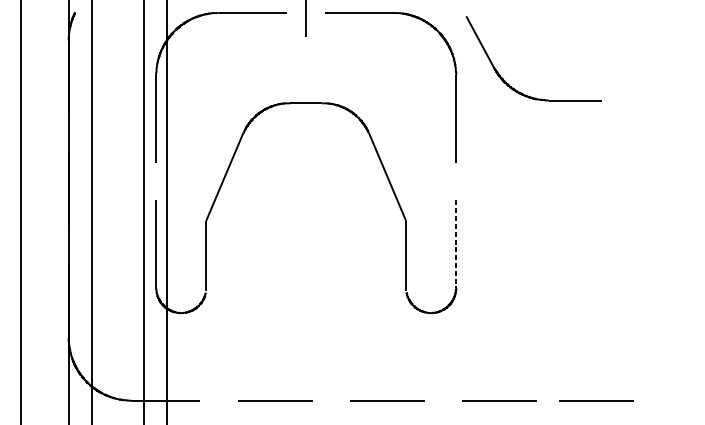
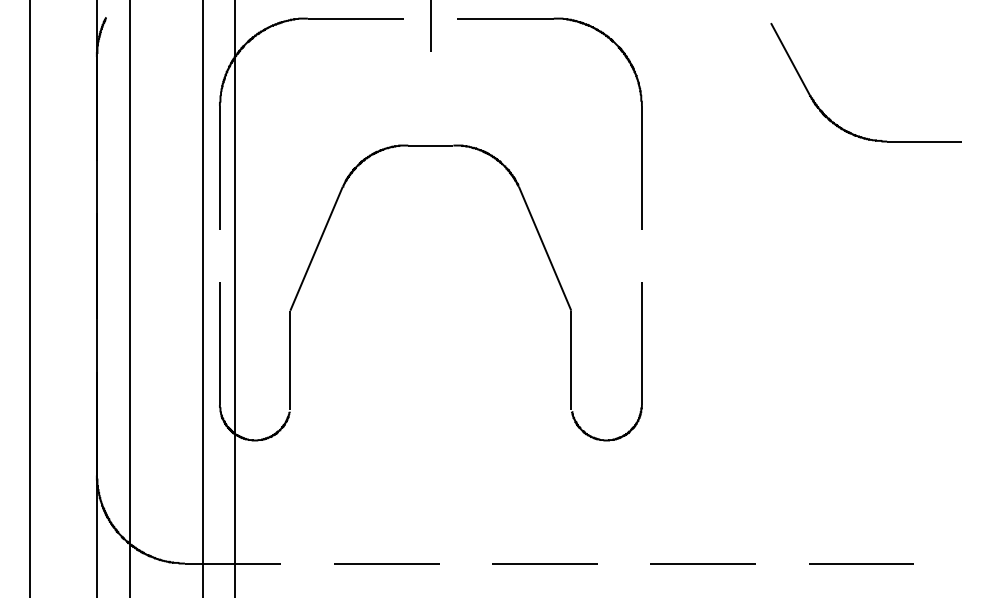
part: (507, 83) -> (829, 117), moved
line: (455, 244) -> (641, 344), dashed -> solid
line: (596, 400) -> (861, 563), moved

